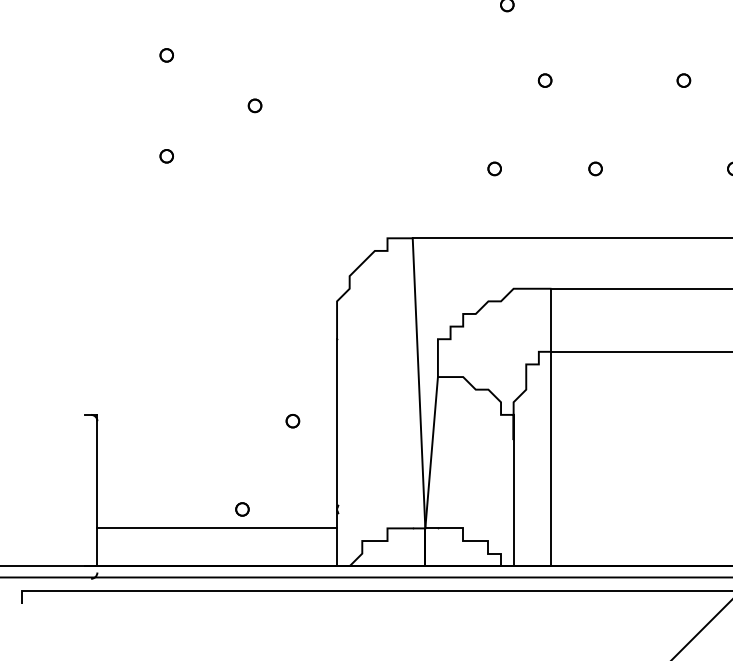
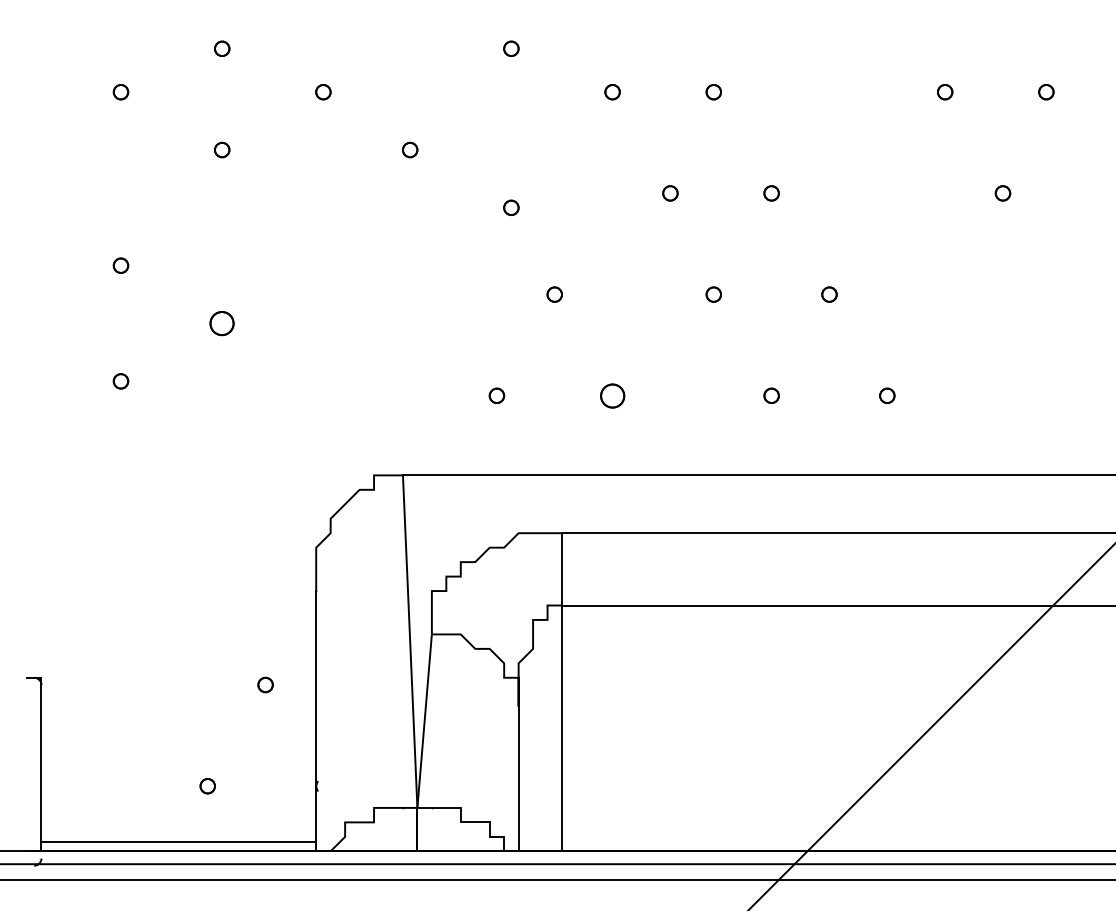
part: (255, 105) -> (222, 323), size x1.6
part: (595, 168) -> (612, 395), size x1.6
line: (216, 528) -> (178, 841), moved

